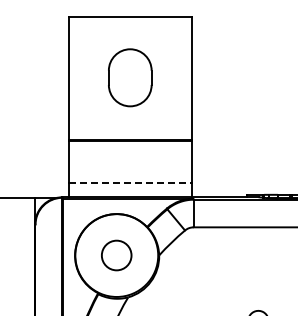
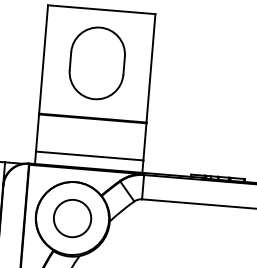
part: (129, 77) -> (96, 63), size x1.43
line: (130, 183) -> (89, 156), dashed -> solid
part: (116, 255) -> (72, 218), size x1.43

